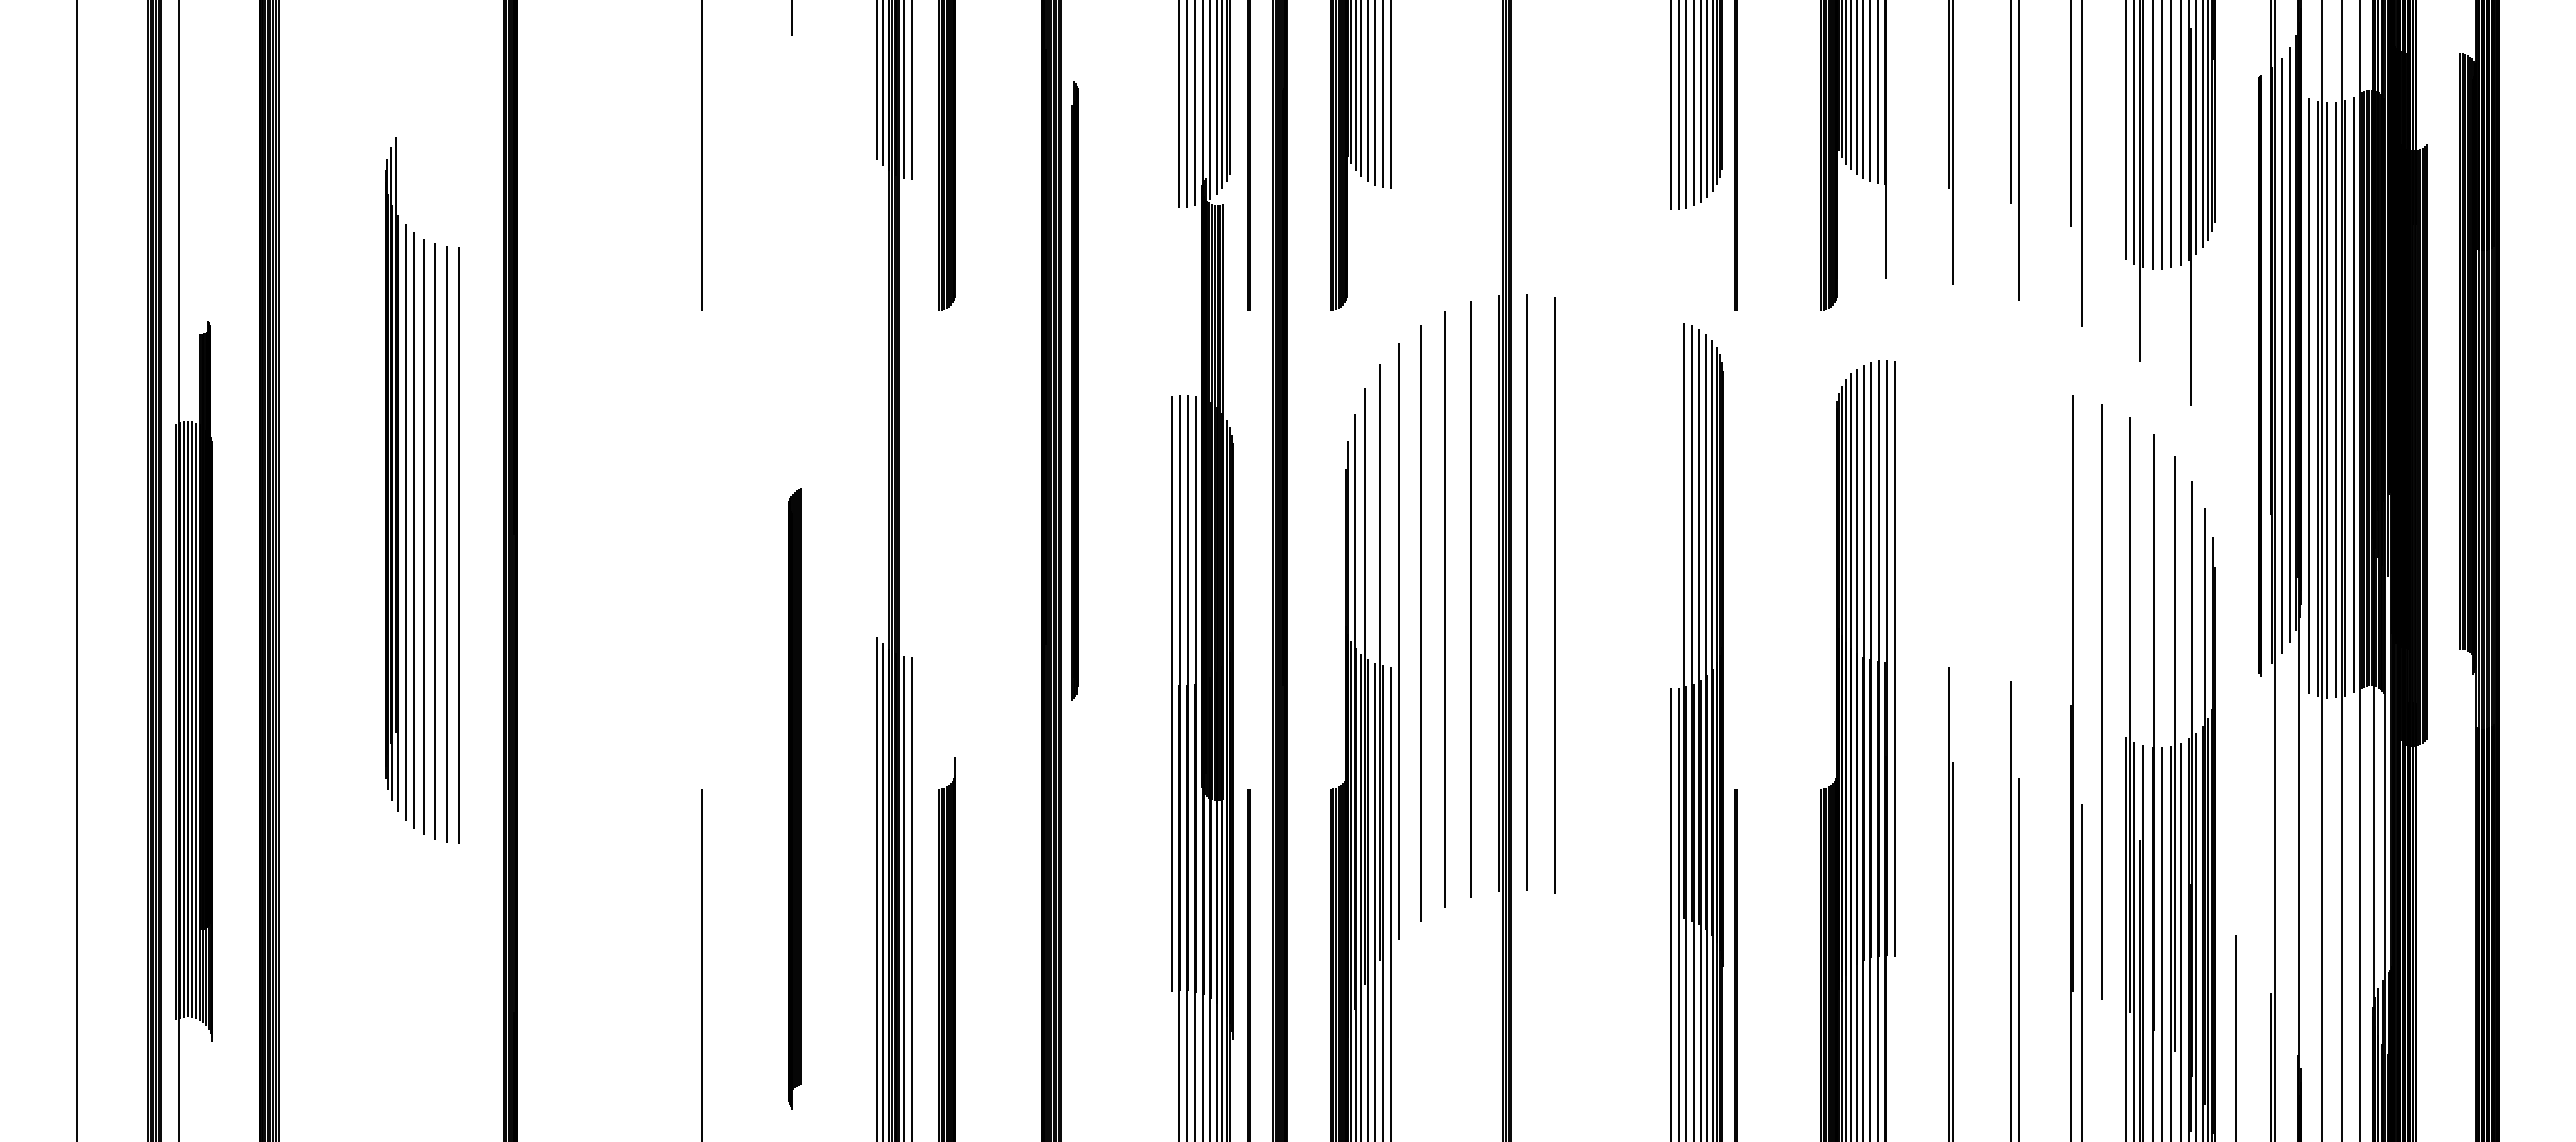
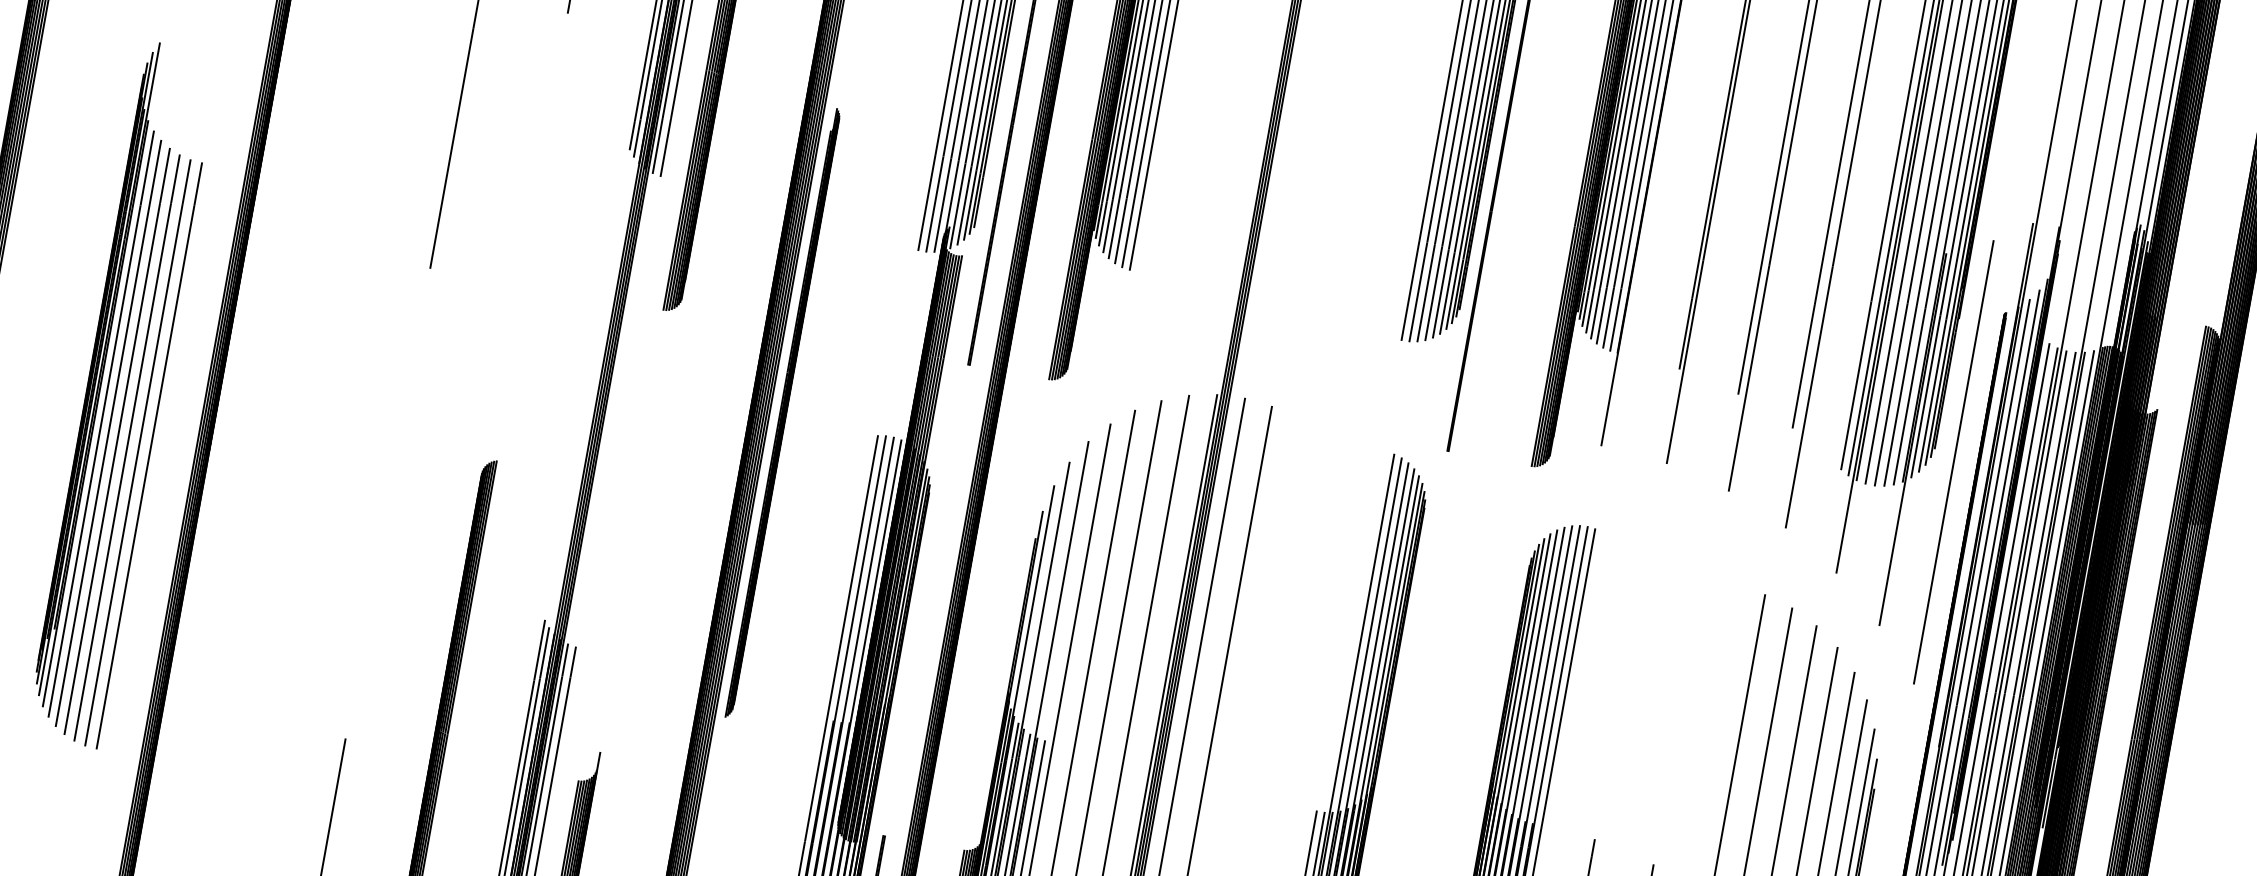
line: (2235, 231) -> (1953, 461), added

